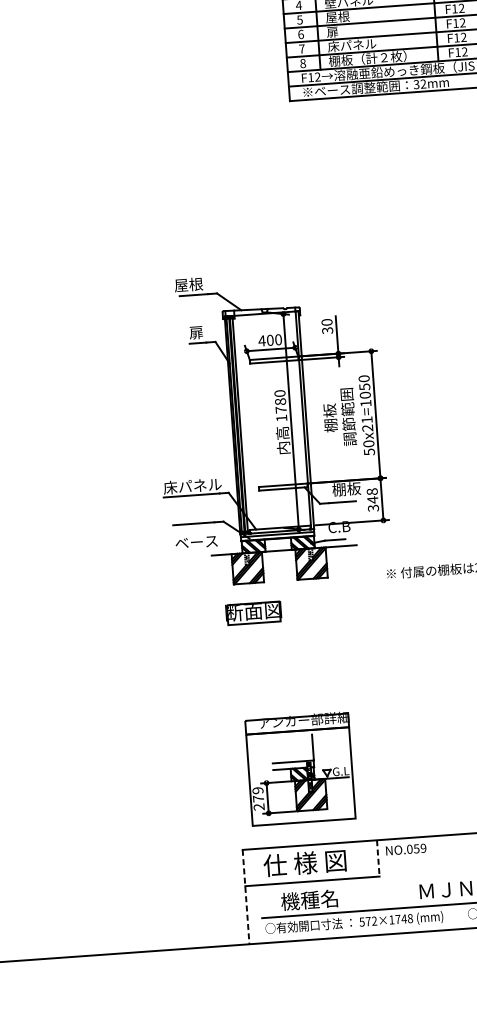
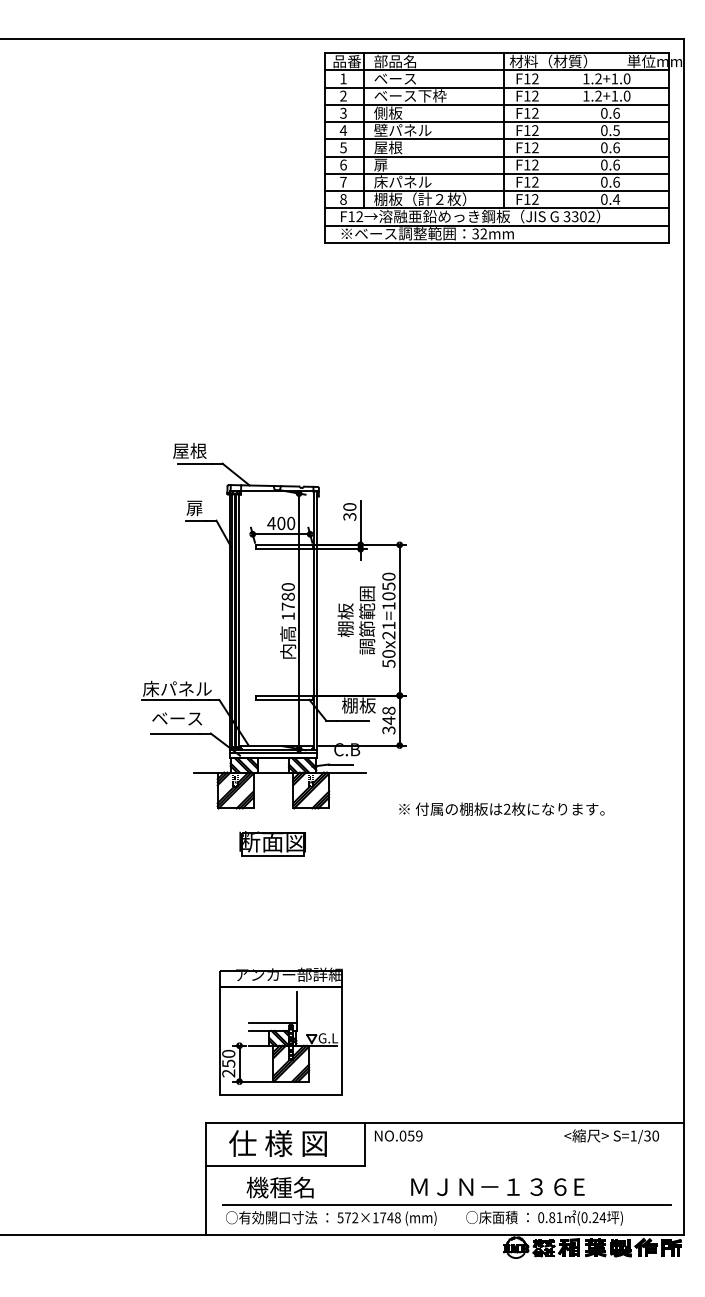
text: (195, 542) -> (176, 718), moved
part: (253, 612) -> (272, 843), moved
text: (258, 794) -> (228, 1058), 279 -> 250
line: (378, 858) -> (365, 1144), dashed -> solid
line: (245, 897) -> (205, 1178), dashed -> solid

